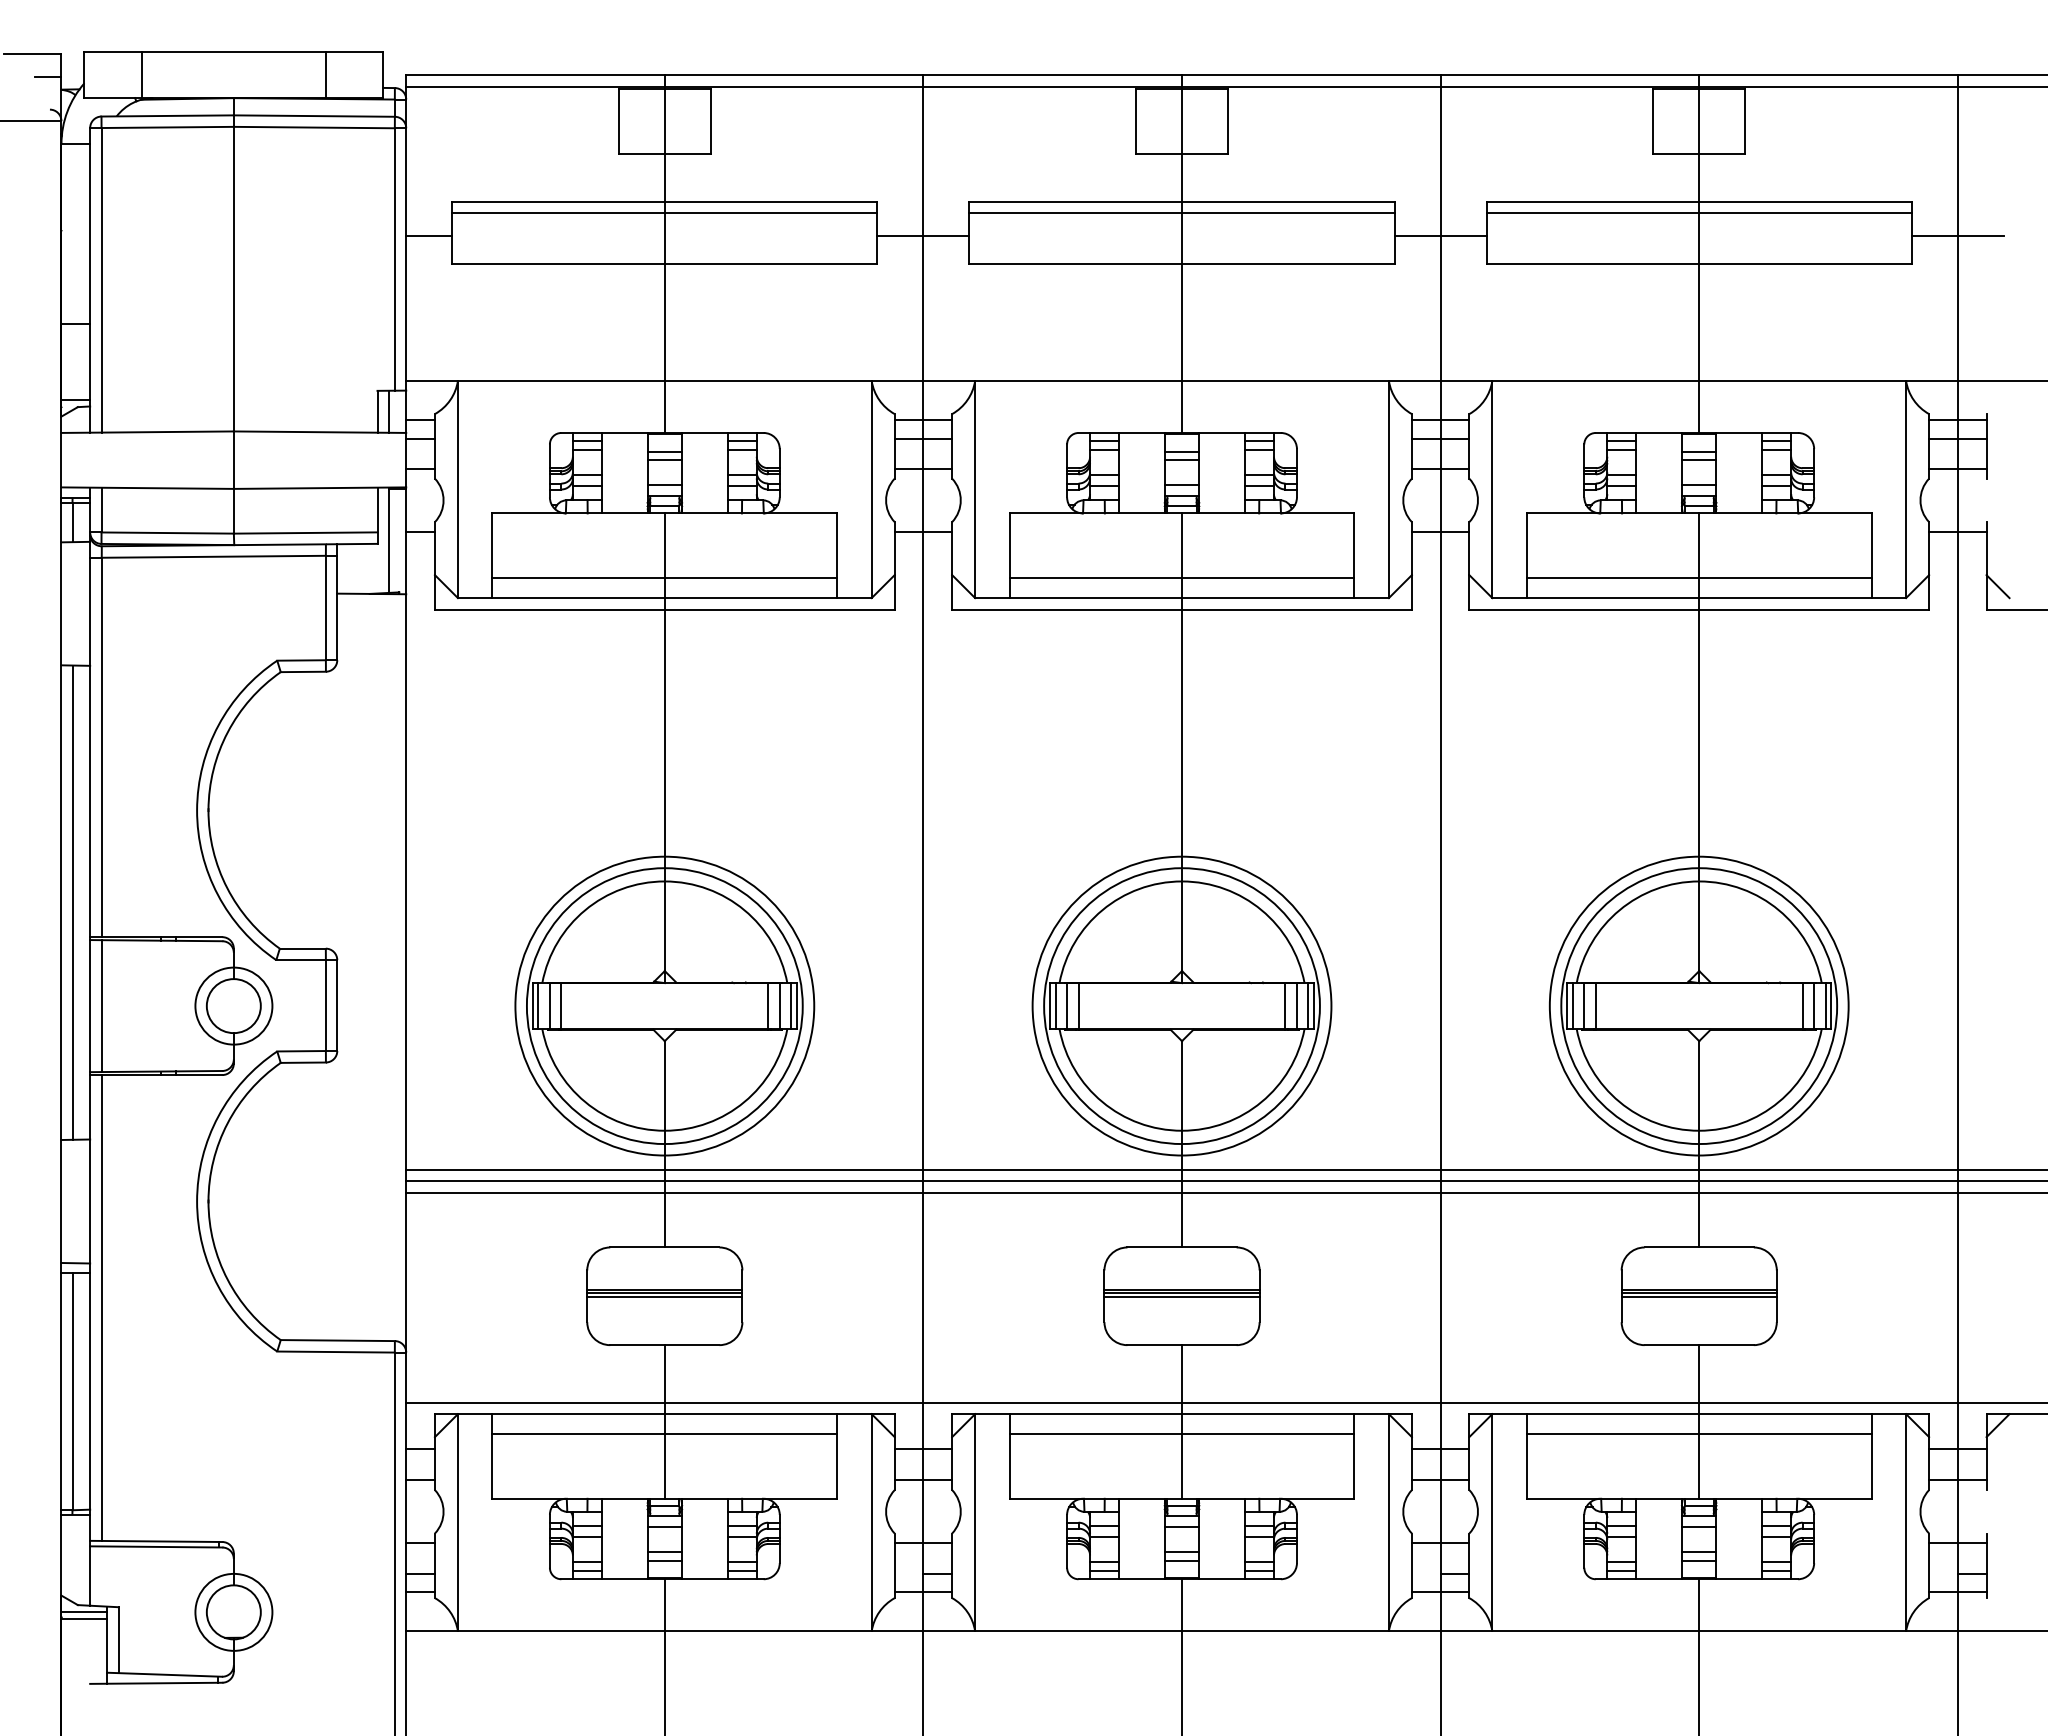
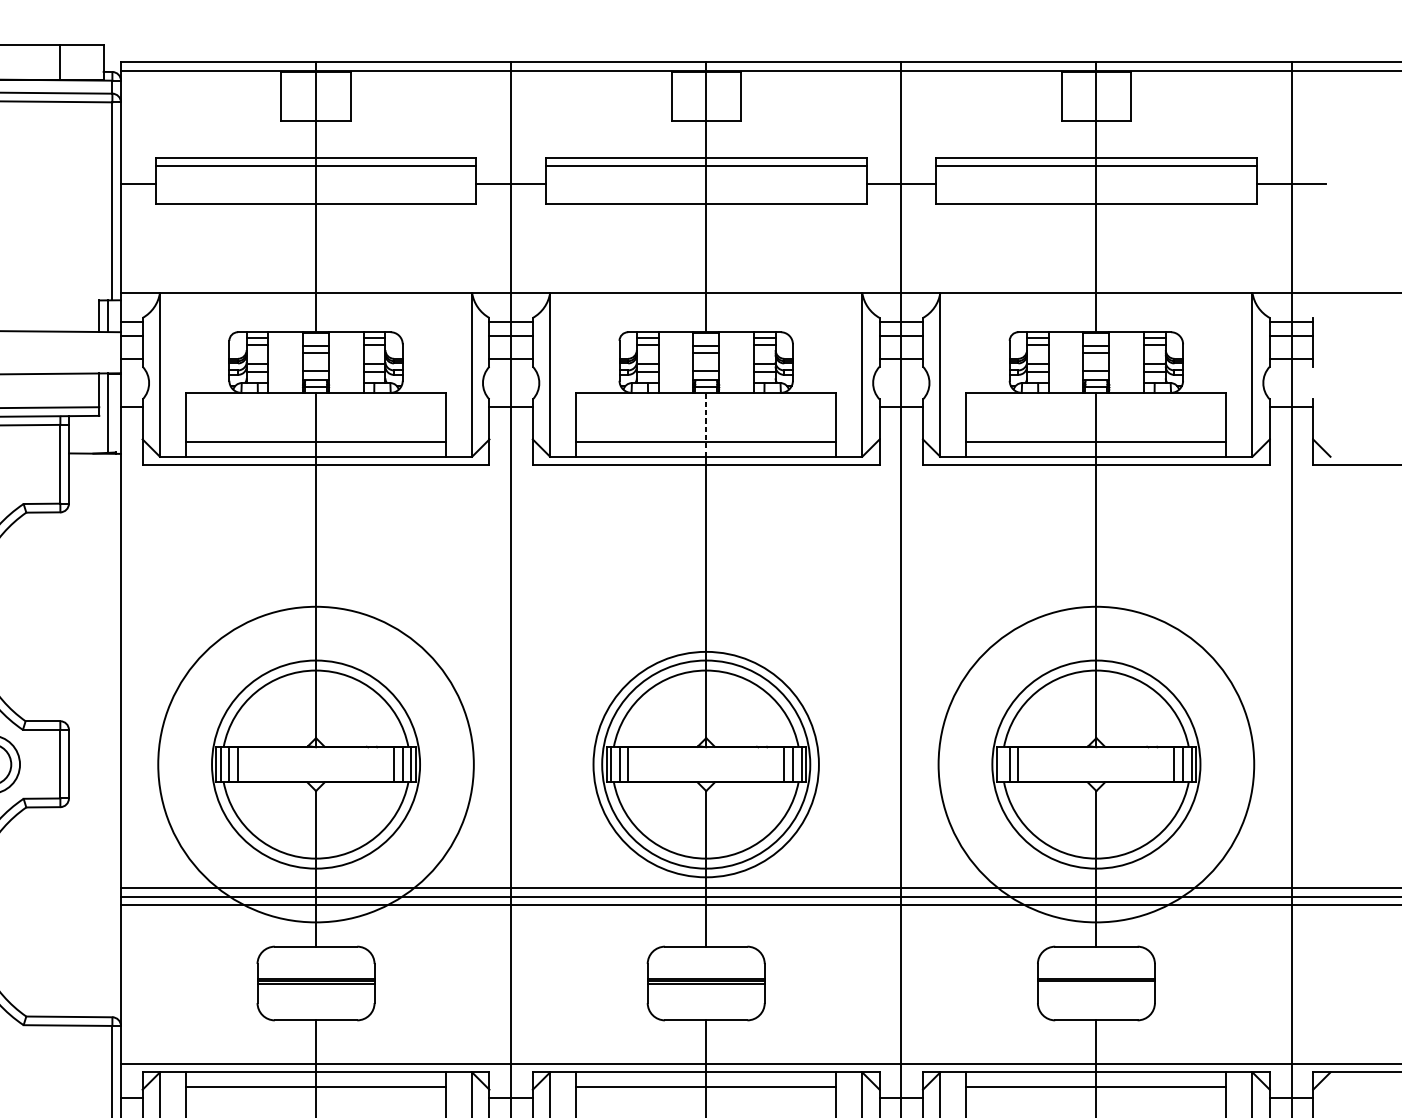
line: (1182, 555) -> (706, 424), solid -> dashed
circle: (664, 1005) -> (315, 764), size x1.4
circle: (1698, 1005) -> (1095, 764), size x1.4
line: (1572, 1006) -> (1000, 764), removed
line: (1698, 1296) -> (1095, 983), removed

